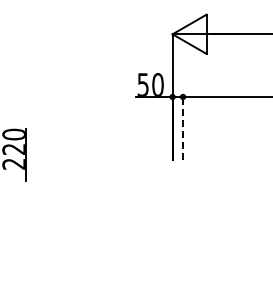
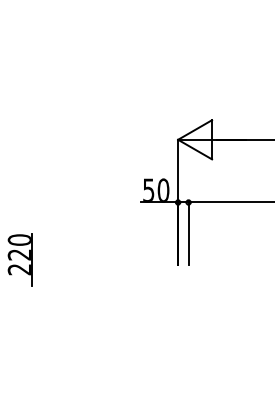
line: (182, 128) -> (188, 233), dashed -> solid

